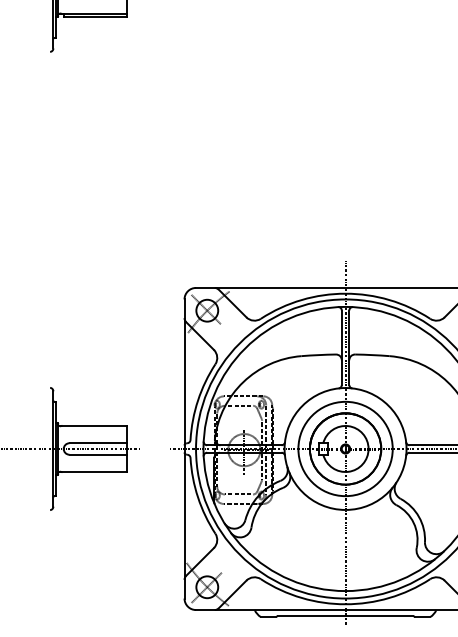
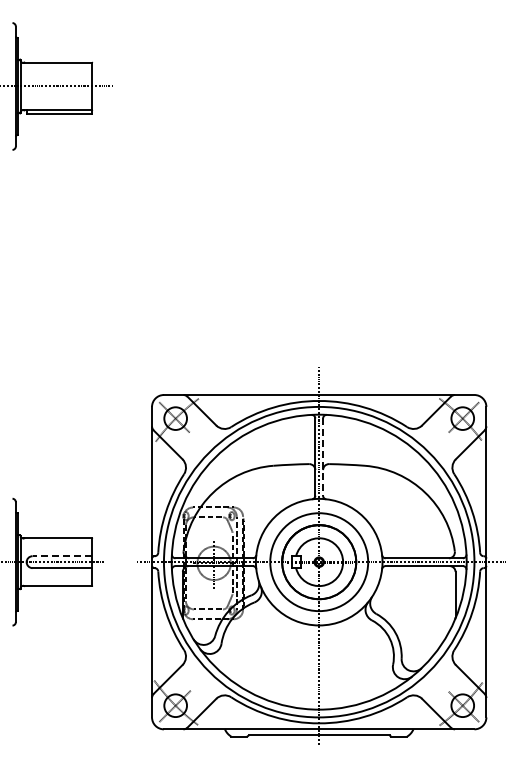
line: (349, 348) -> (323, 457), solid -> dashed
line: (98, 443) -> (62, 556), solid -> dashed

